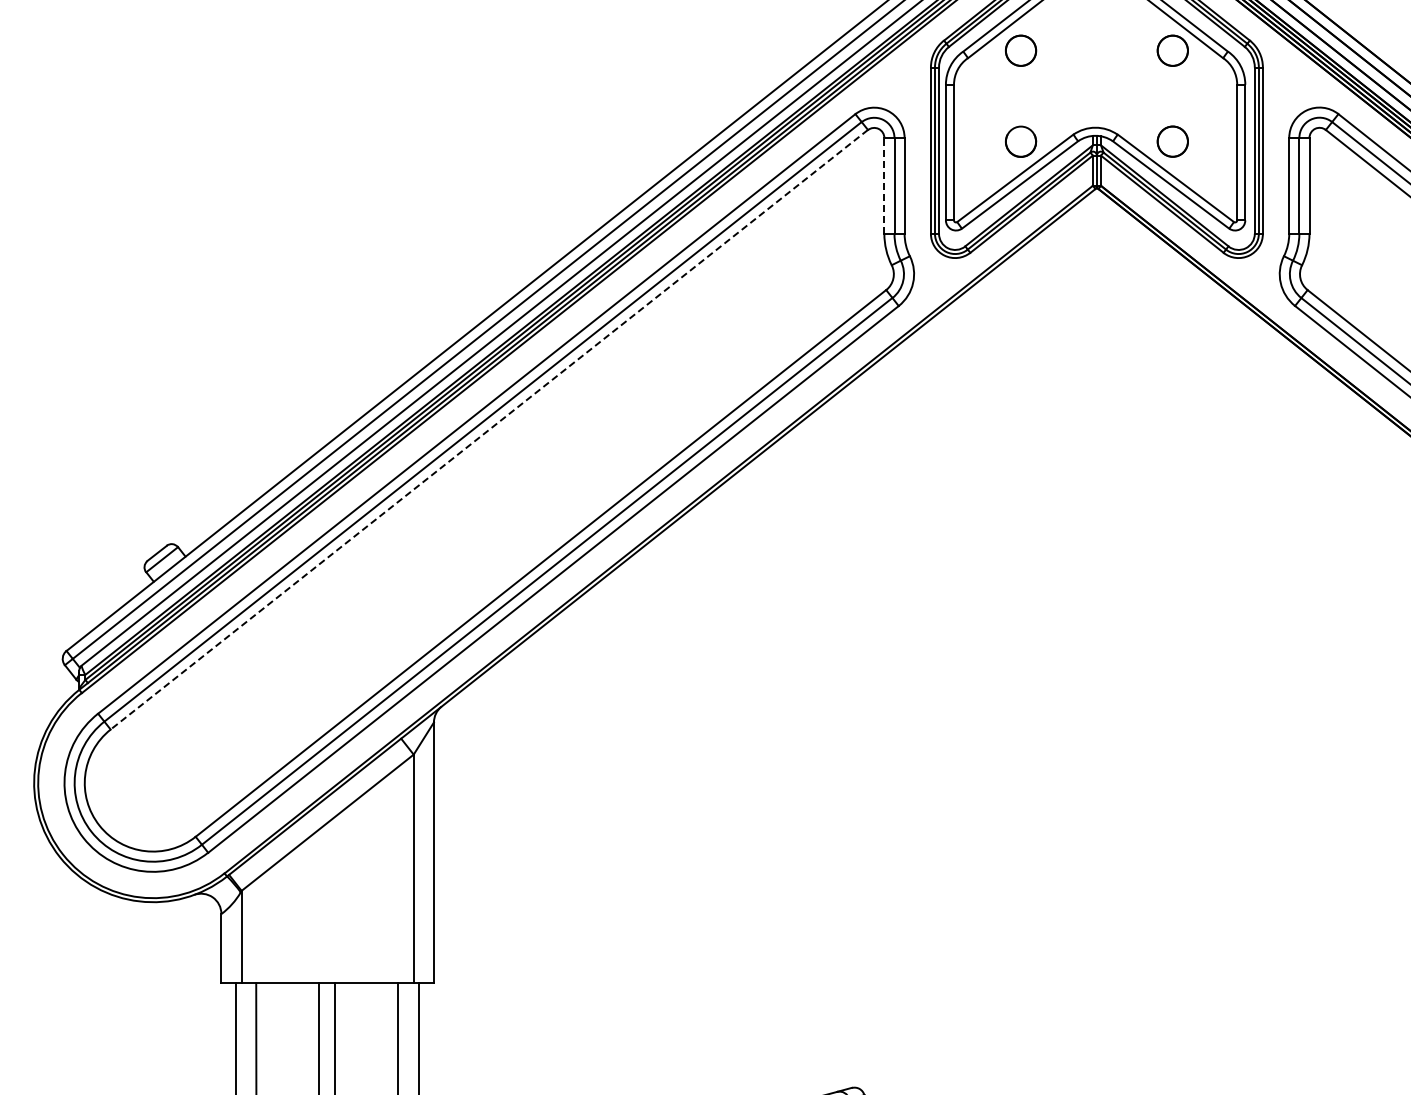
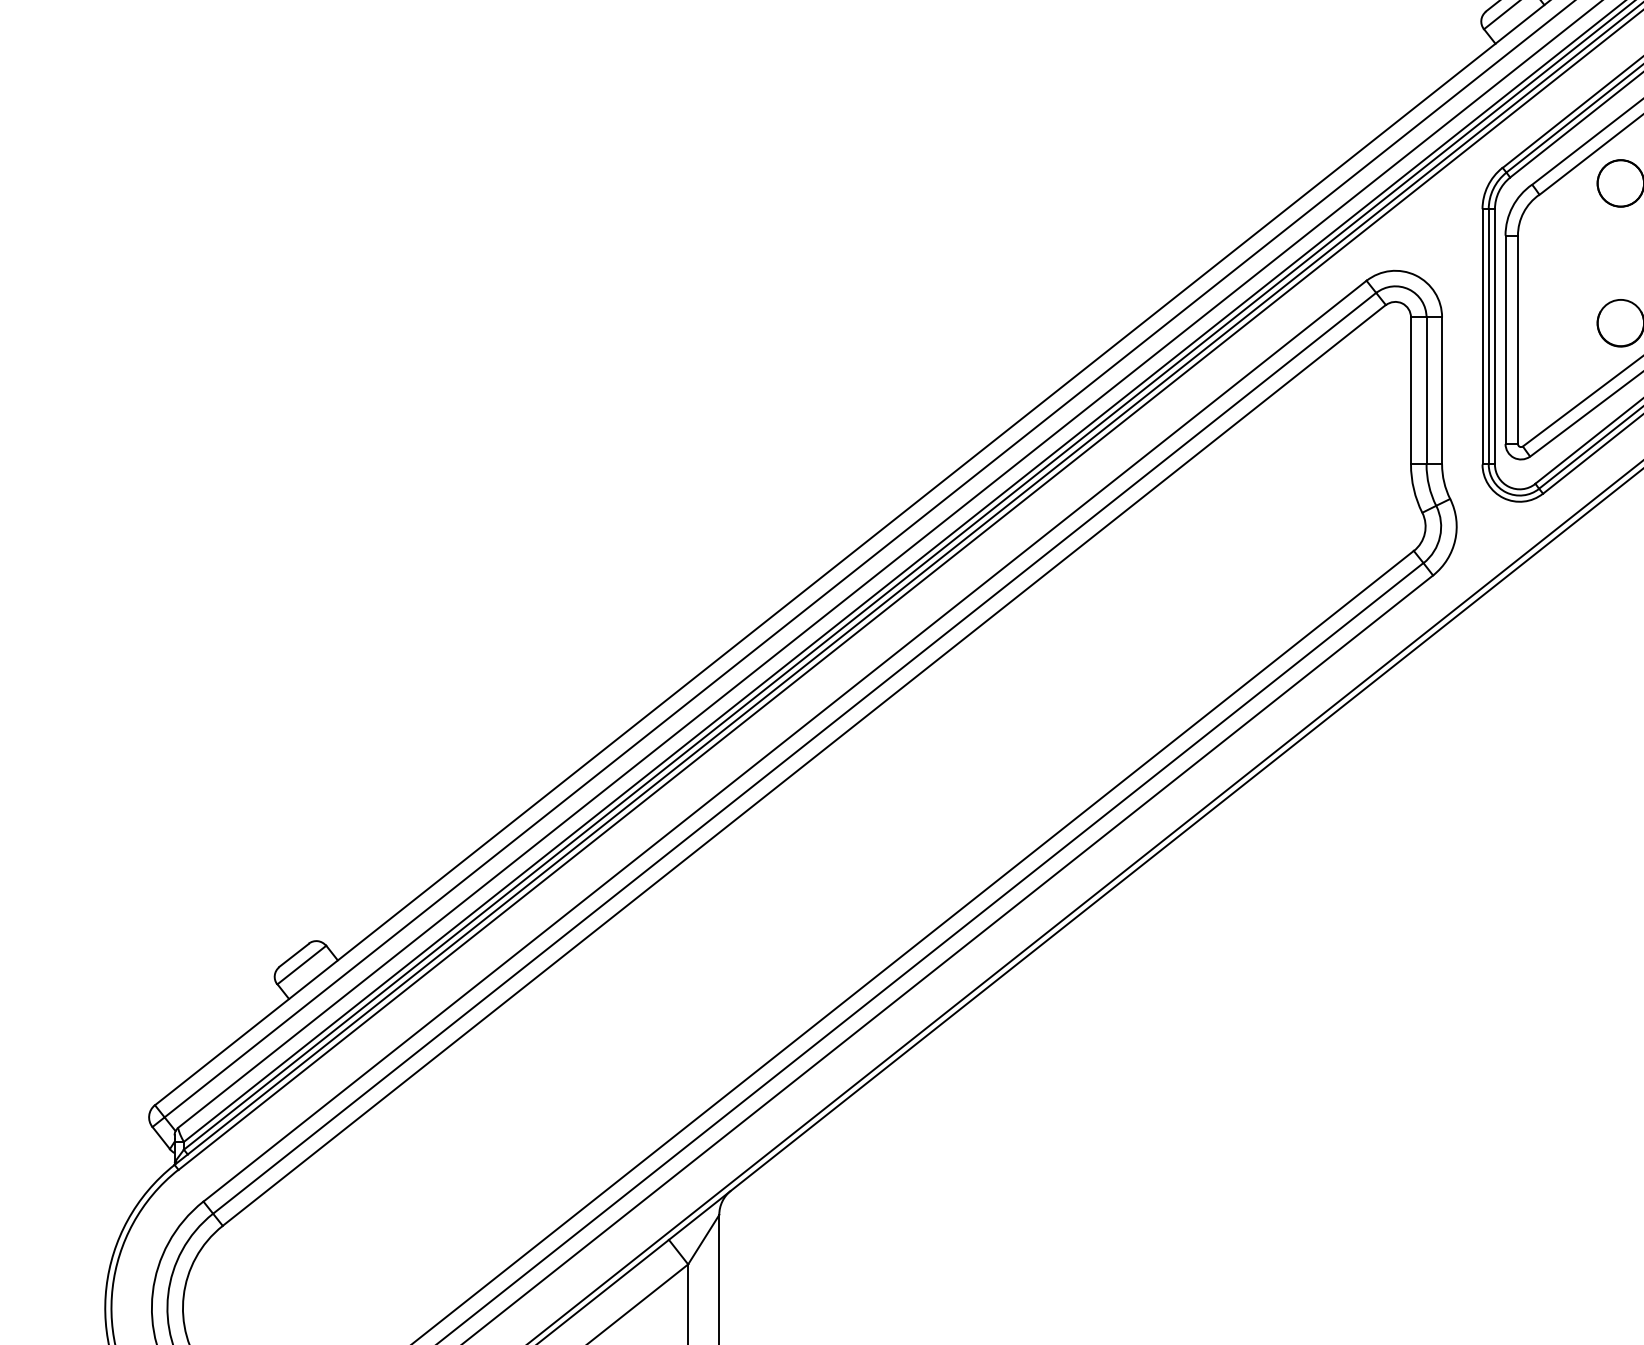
line: (884, 185) -> (1411, 390), dashed -> solid
line: (489, 429) -> (804, 765), dashed -> solid

